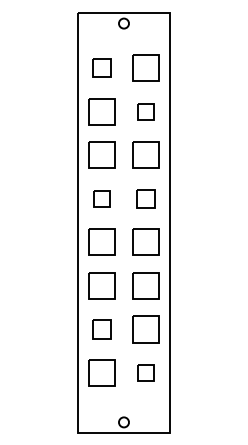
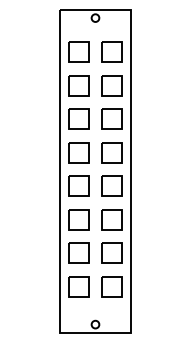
part: (101, 67) -> (78, 51), size x1.43
part: (145, 111) -> (112, 85), size x1.67
part: (101, 198) -> (78, 152), size x1.67
part: (145, 198) -> (112, 152), size x1.43
part: (101, 329) -> (78, 253), size x1.43
part: (145, 372) -> (112, 286), size x1.67

